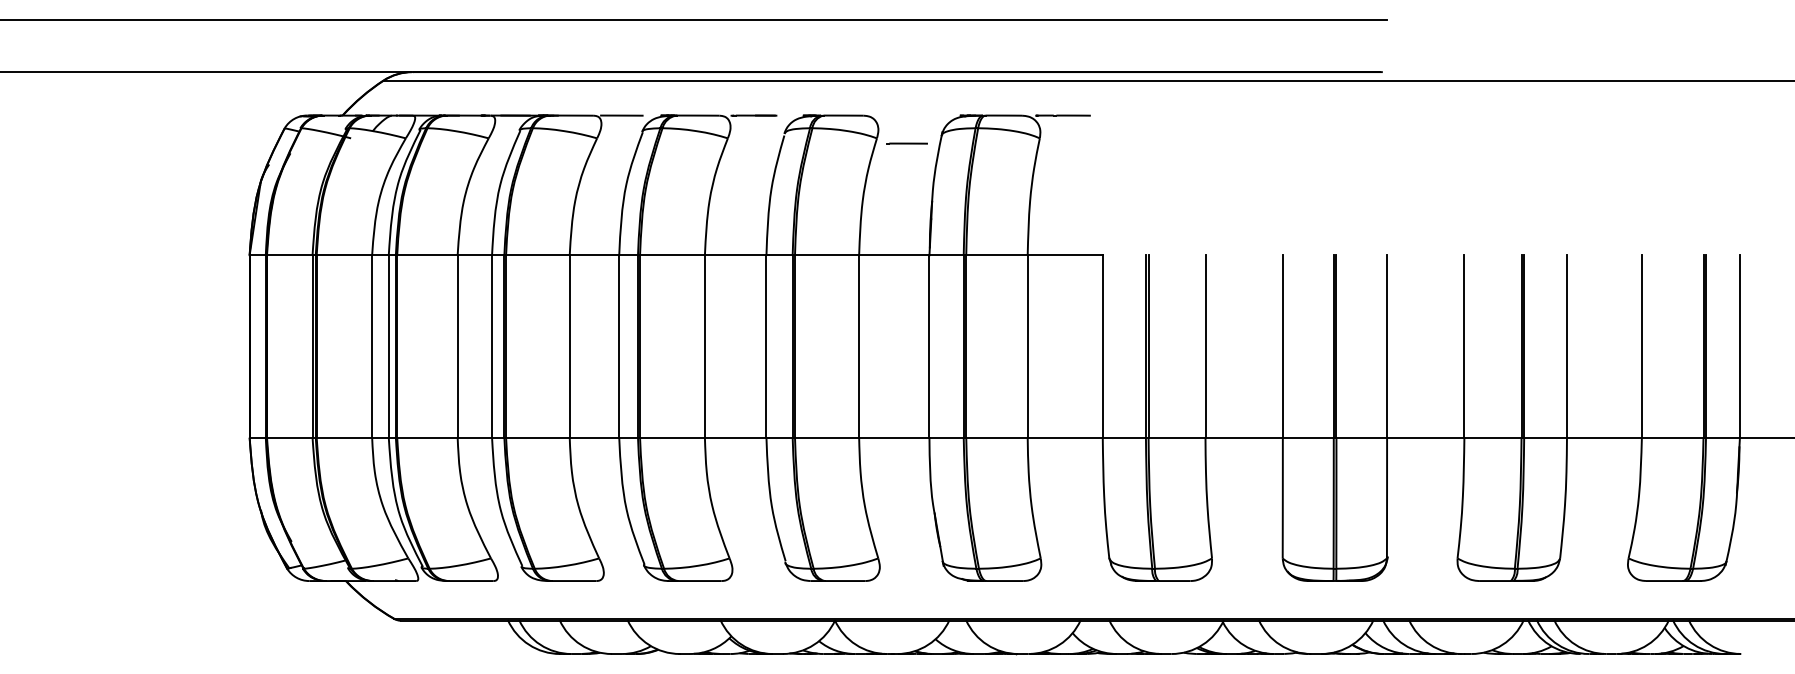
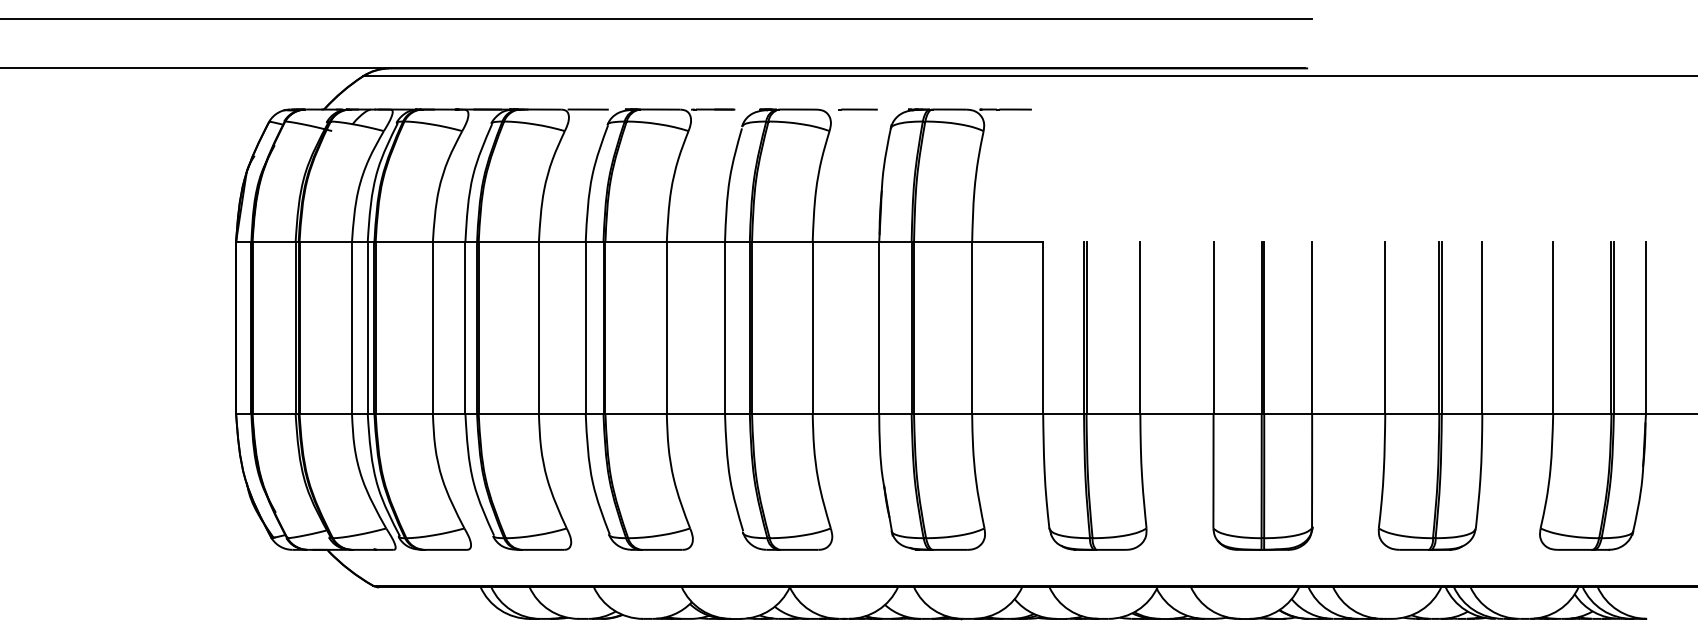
line: (906, 143) -> (857, 109), moved

